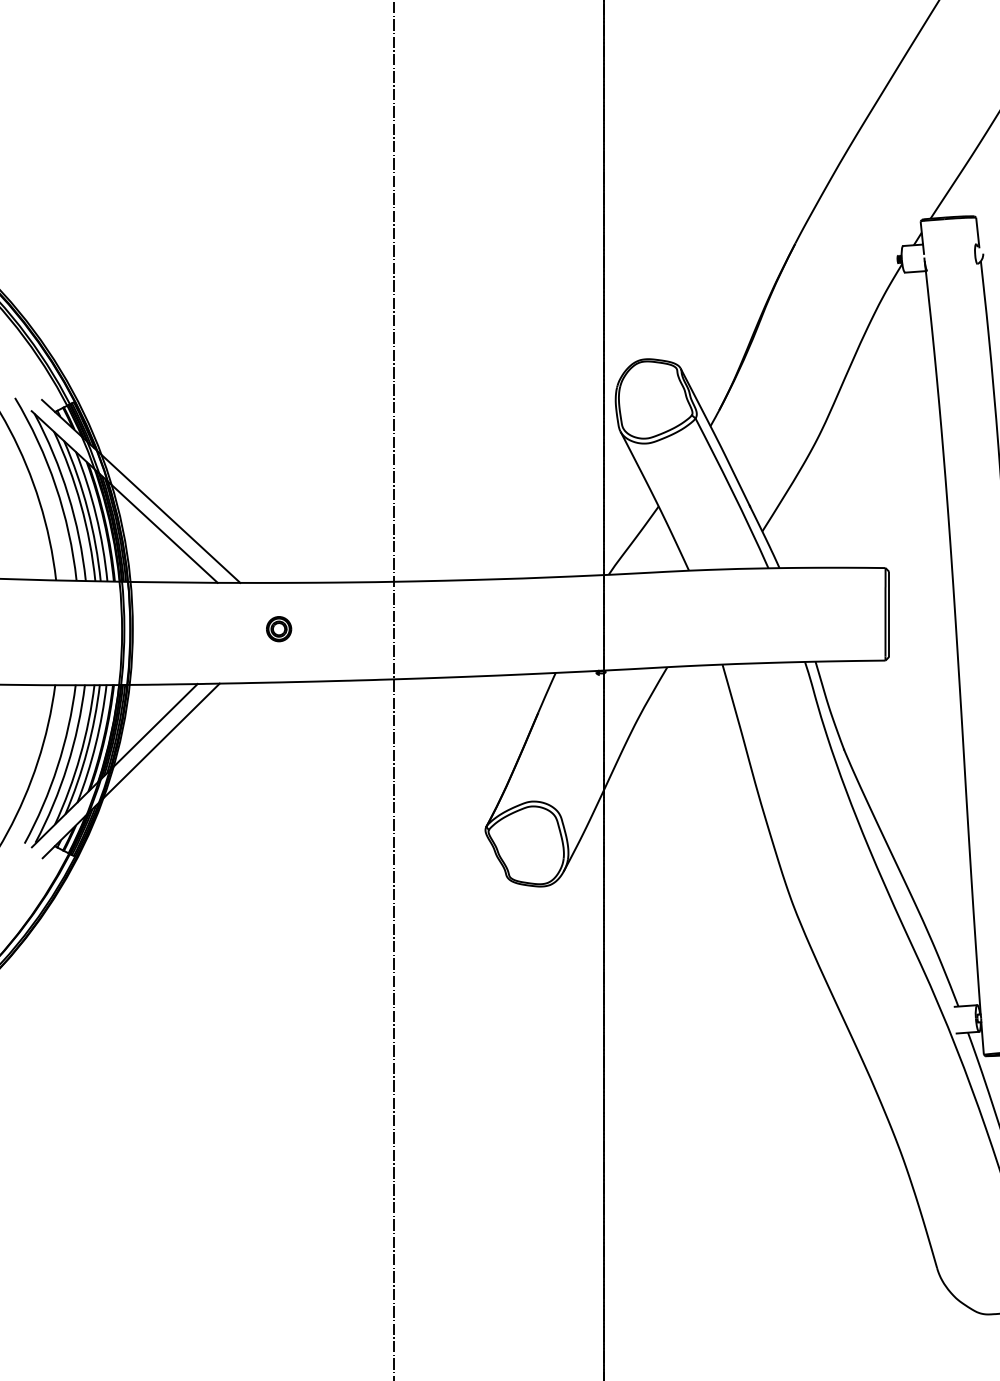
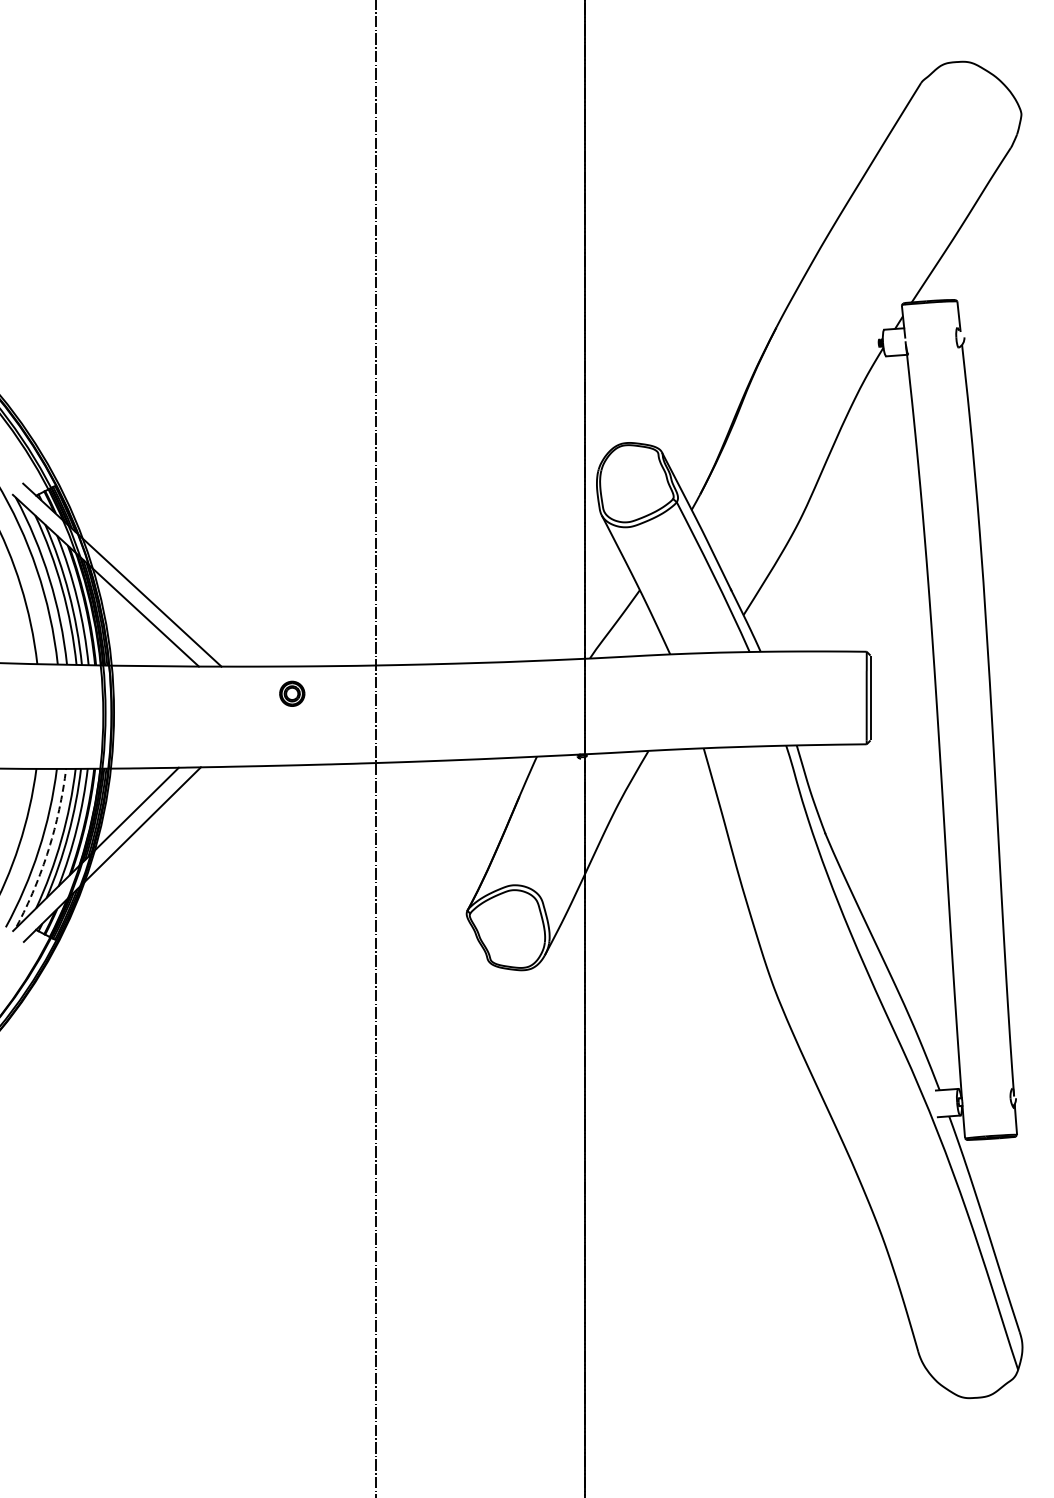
part: (279, 628) -> (292, 693), moved
arc: (67, 765) -> (48, 849), solid -> dashed

